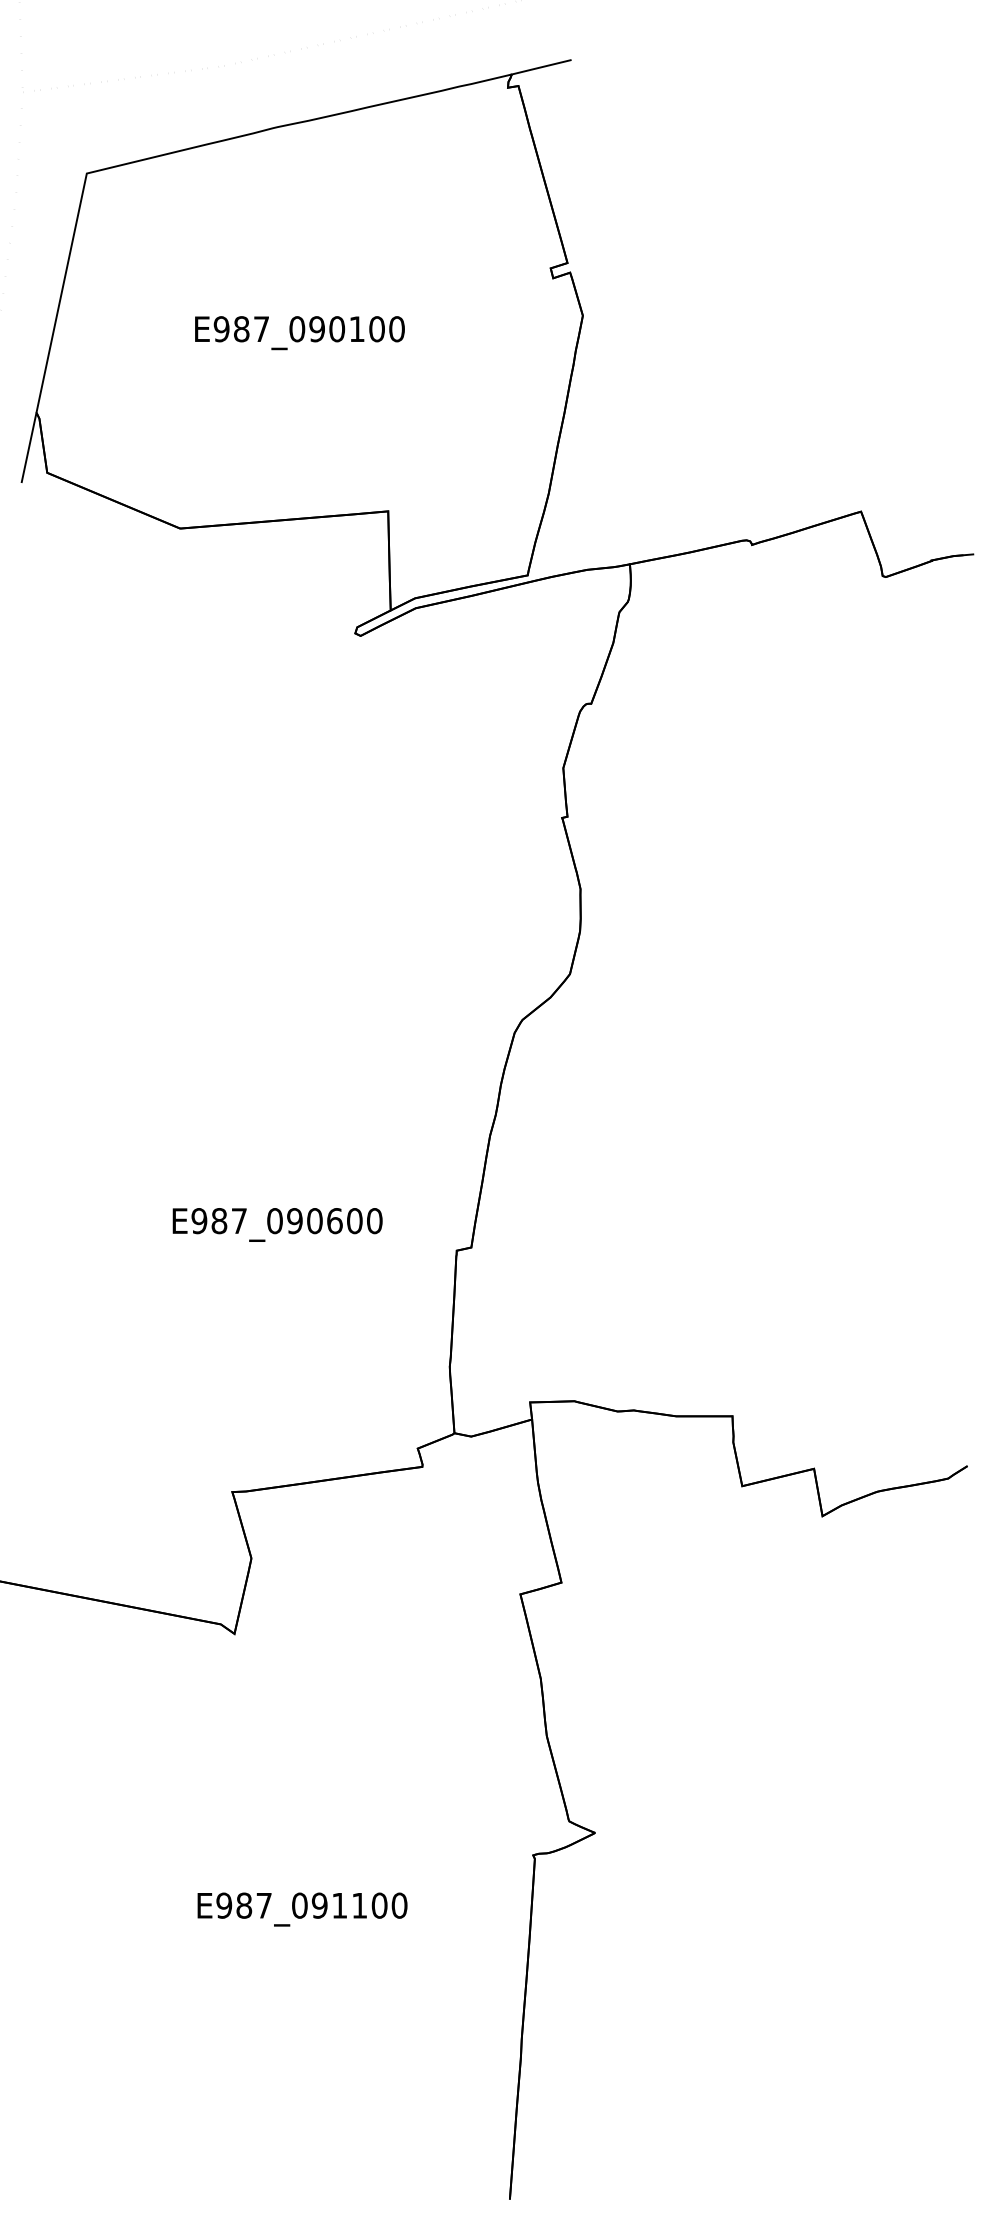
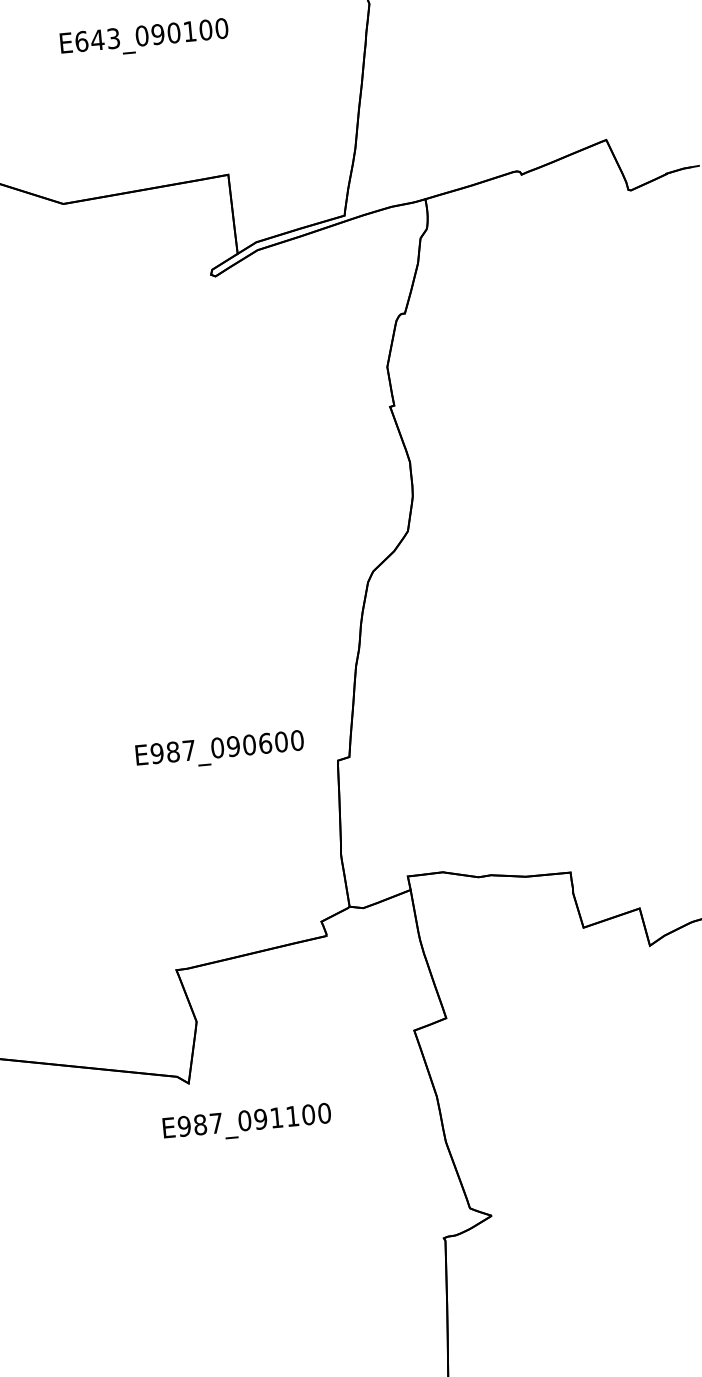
text: (241, 329) -> (97, 40), E987_090100 -> E643_090100
text: (277, 1224) -> (219, 750), moved
text: (302, 1909) -> (247, 1123), moved

